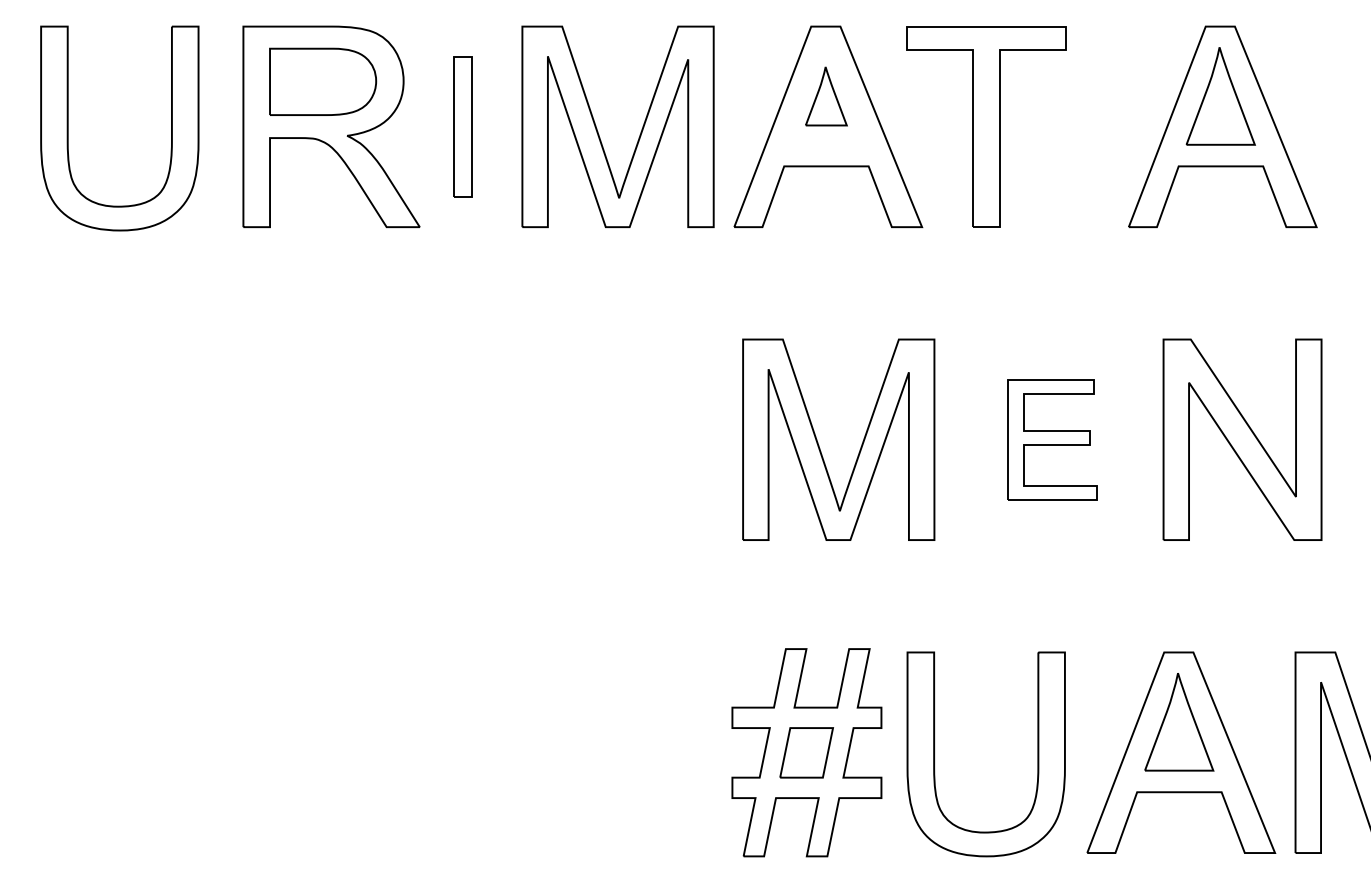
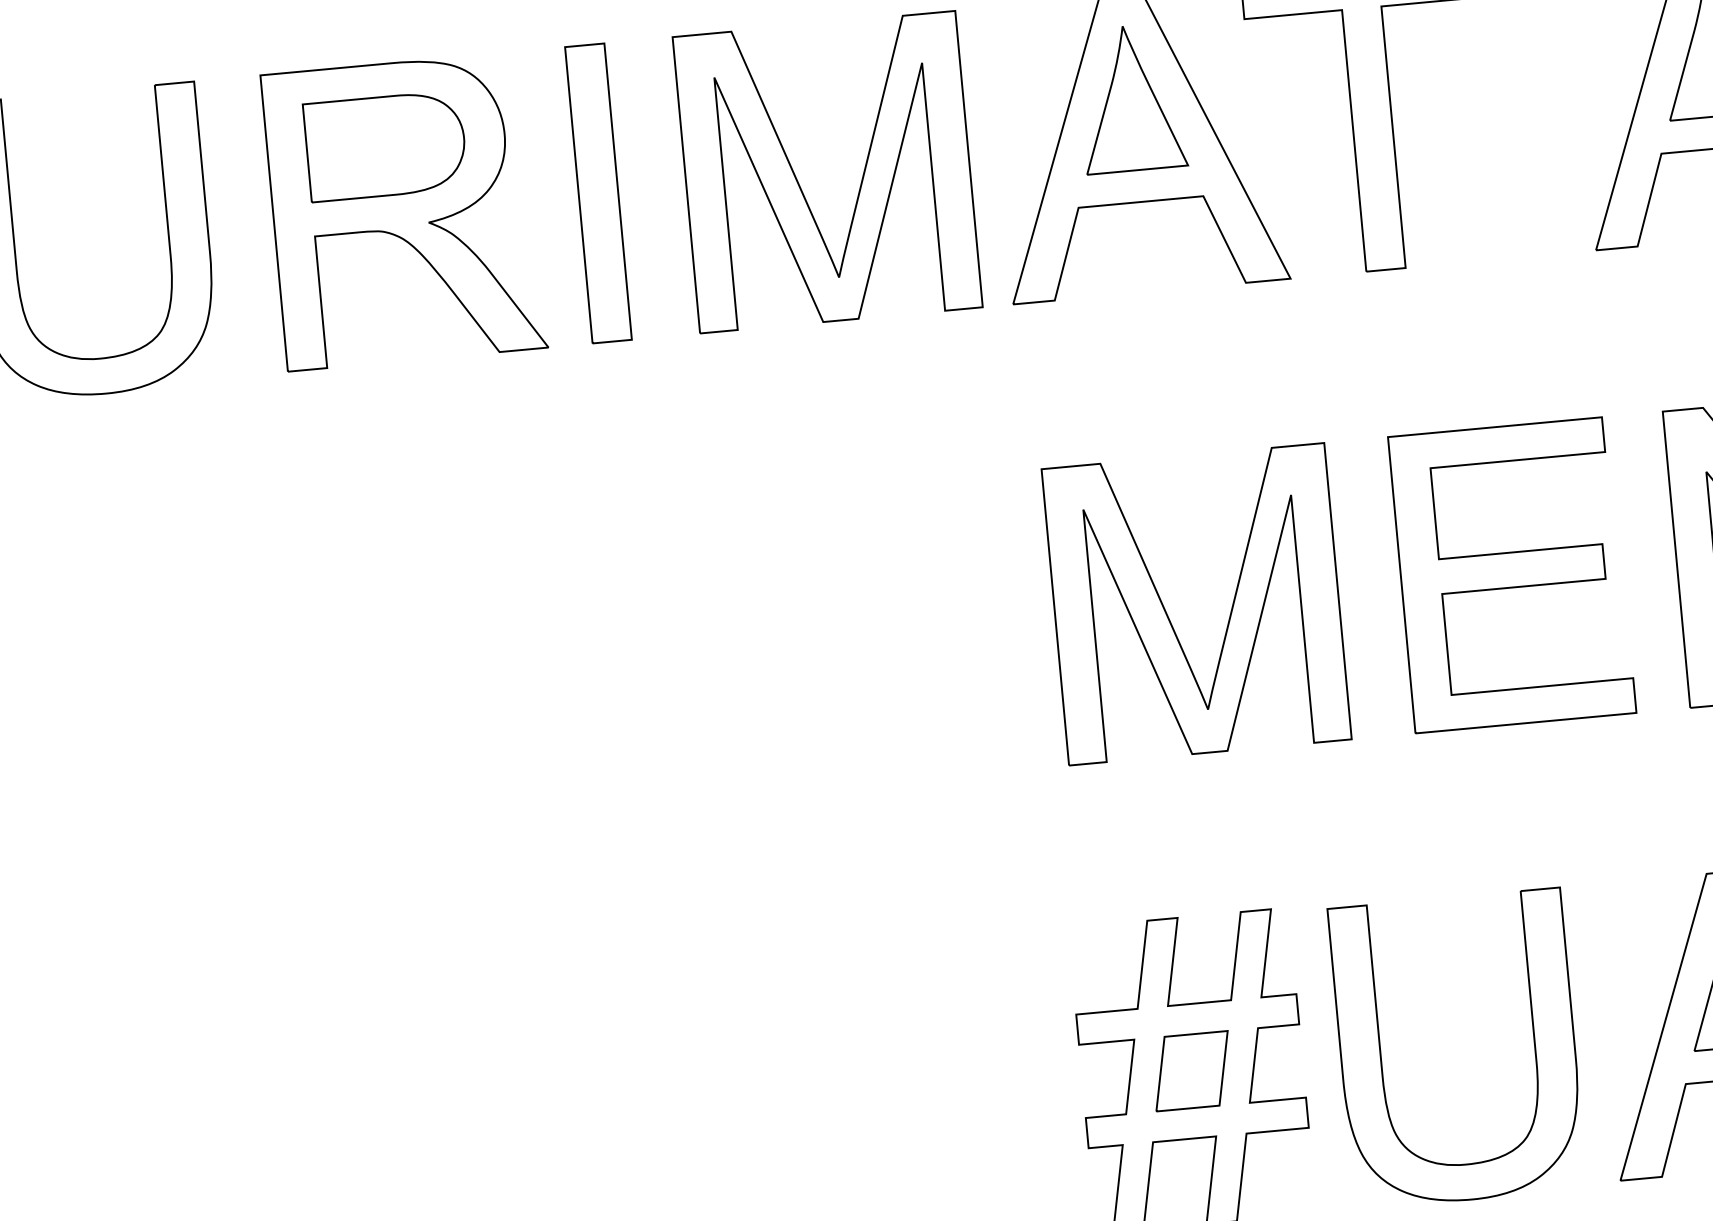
part: (826, 96) -> (1131, 98), size x1.67
part: (462, 126) -> (597, 192), size x1.43
part: (1052, 439) -> (1512, 574), size x1.67

